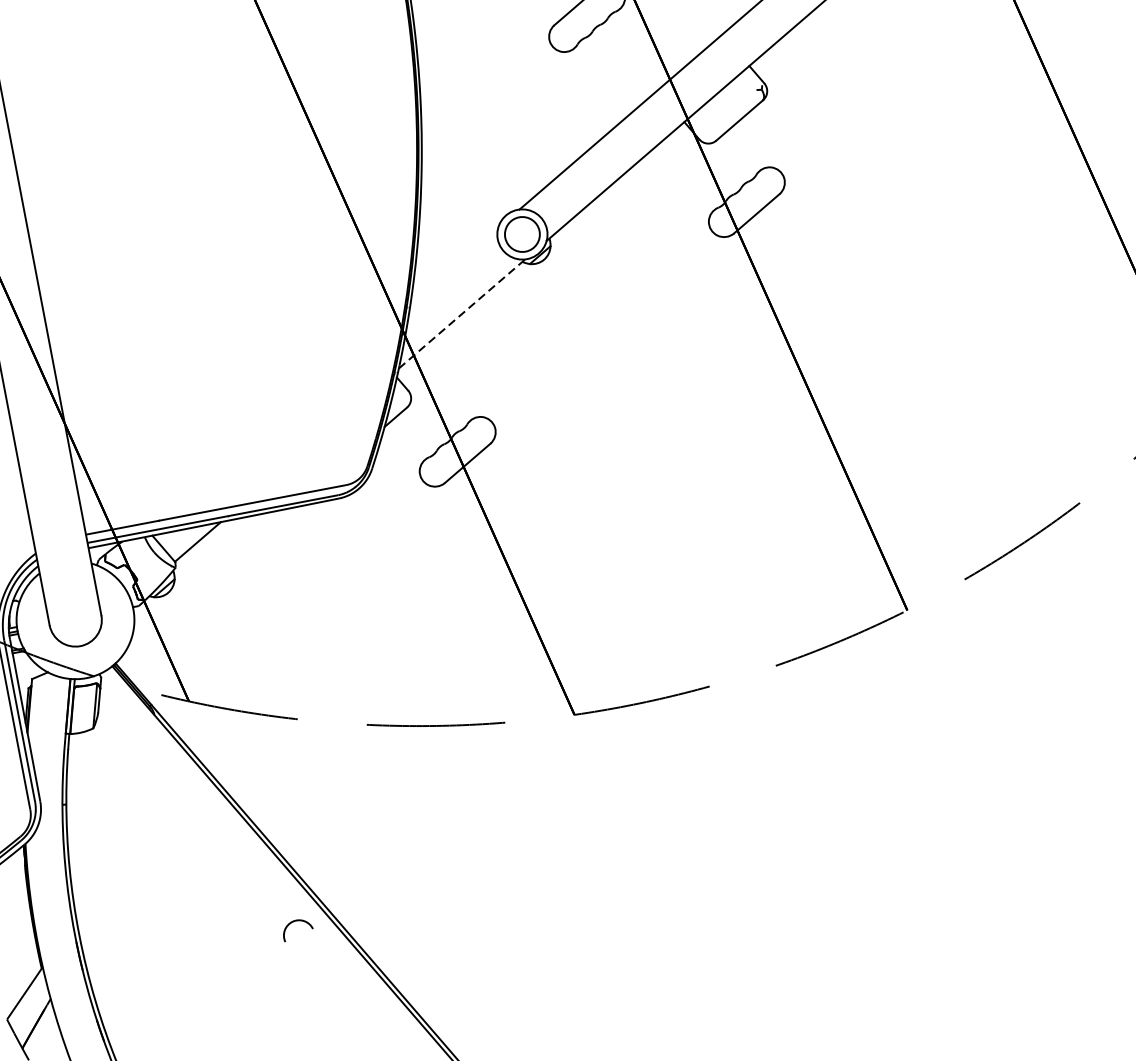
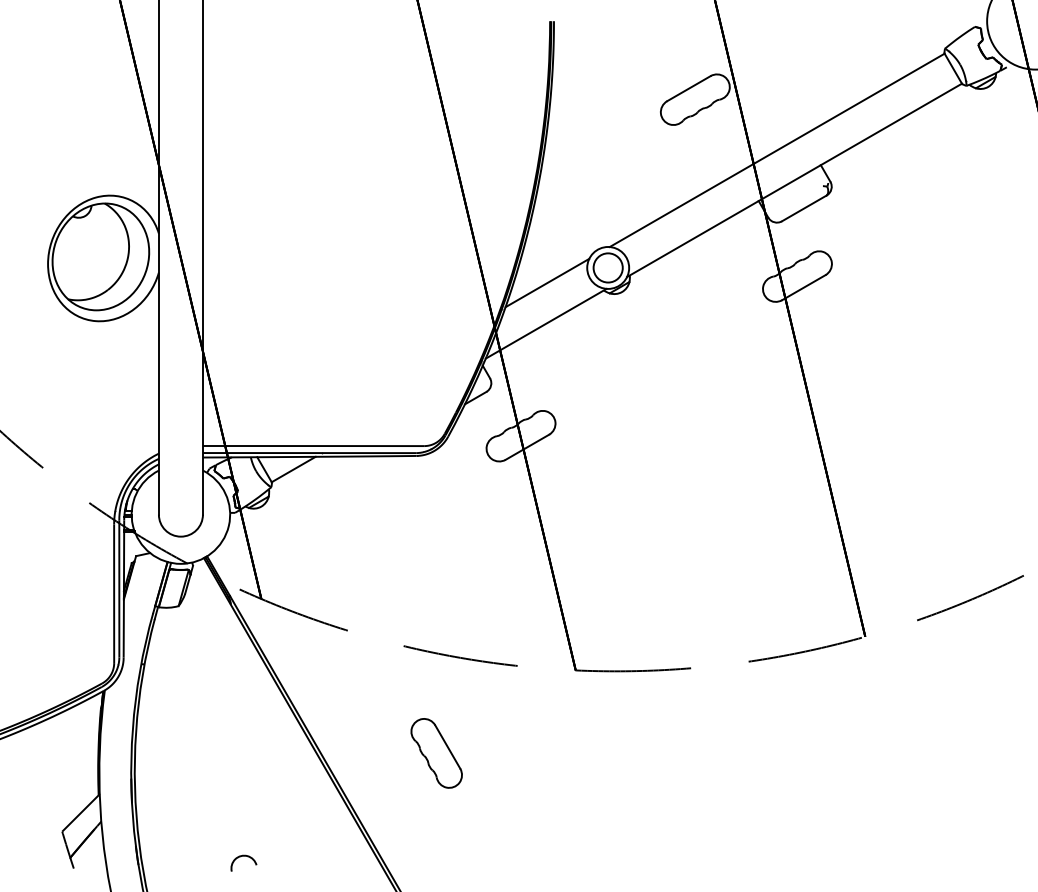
line: (454, 265) -> (547, 282), added
line: (462, 313) -> (546, 323), dashed -> solid
part: (429, 843) -> (436, 753), added
arc: (292, 923) -> (240, 857), moved

